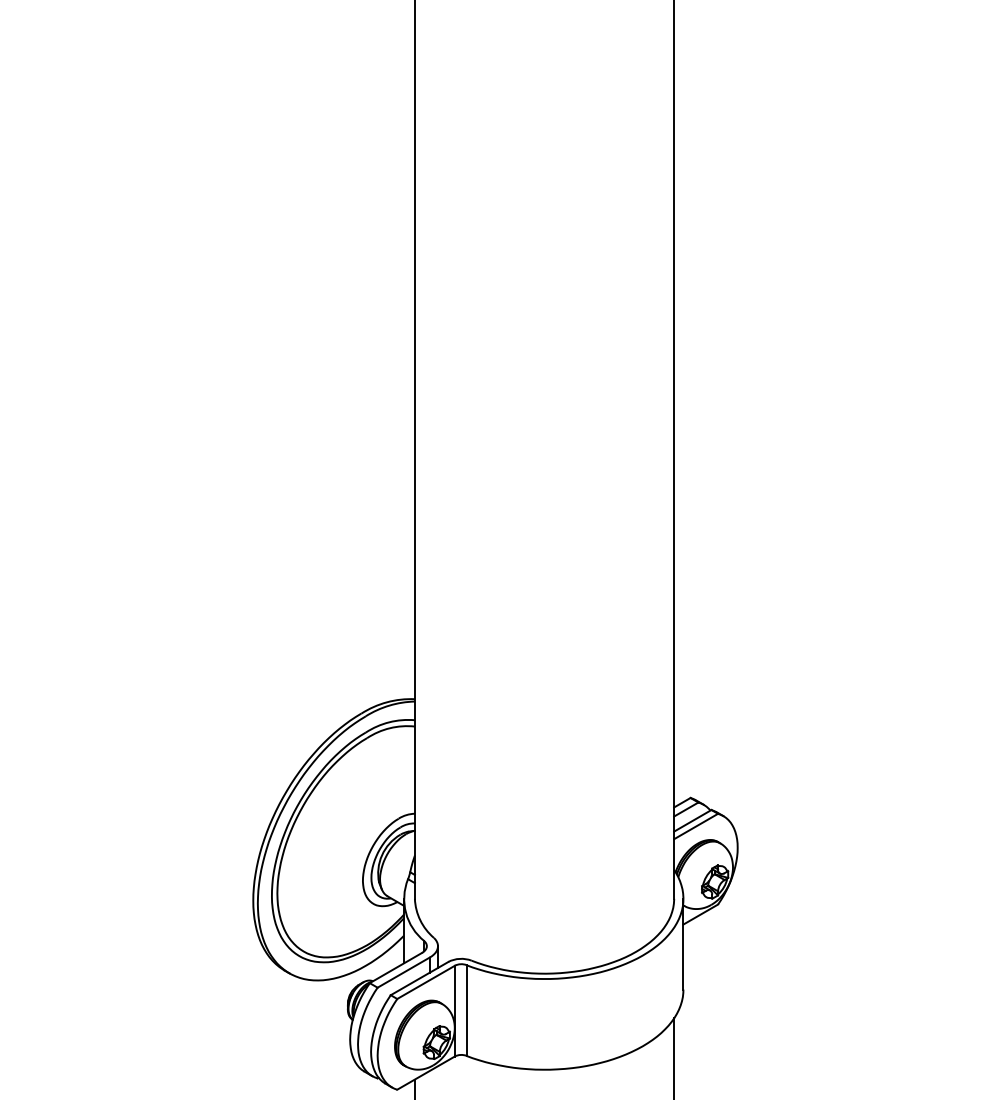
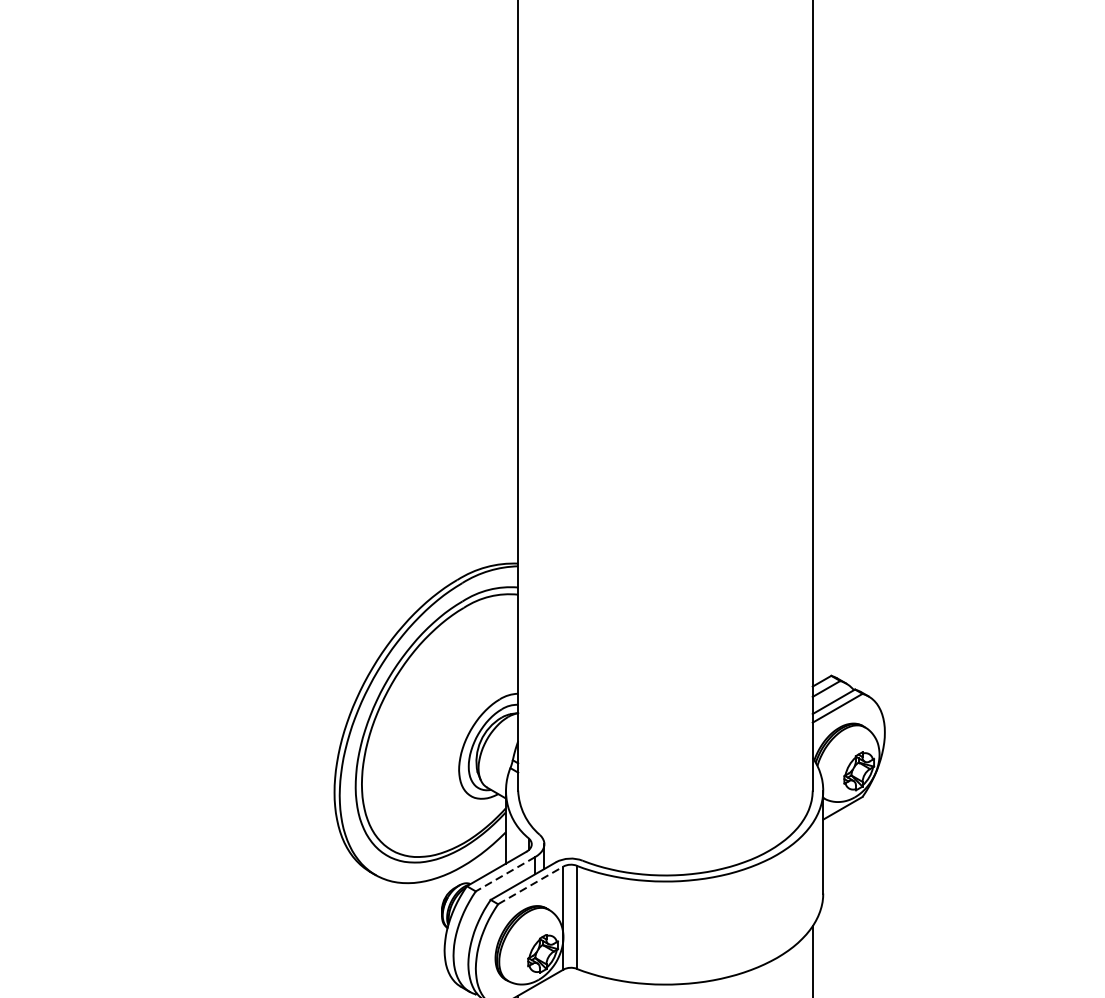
line: (403, 972) -> (505, 874), solid -> dashed
line: (426, 982) -> (531, 885), solid -> dashed

